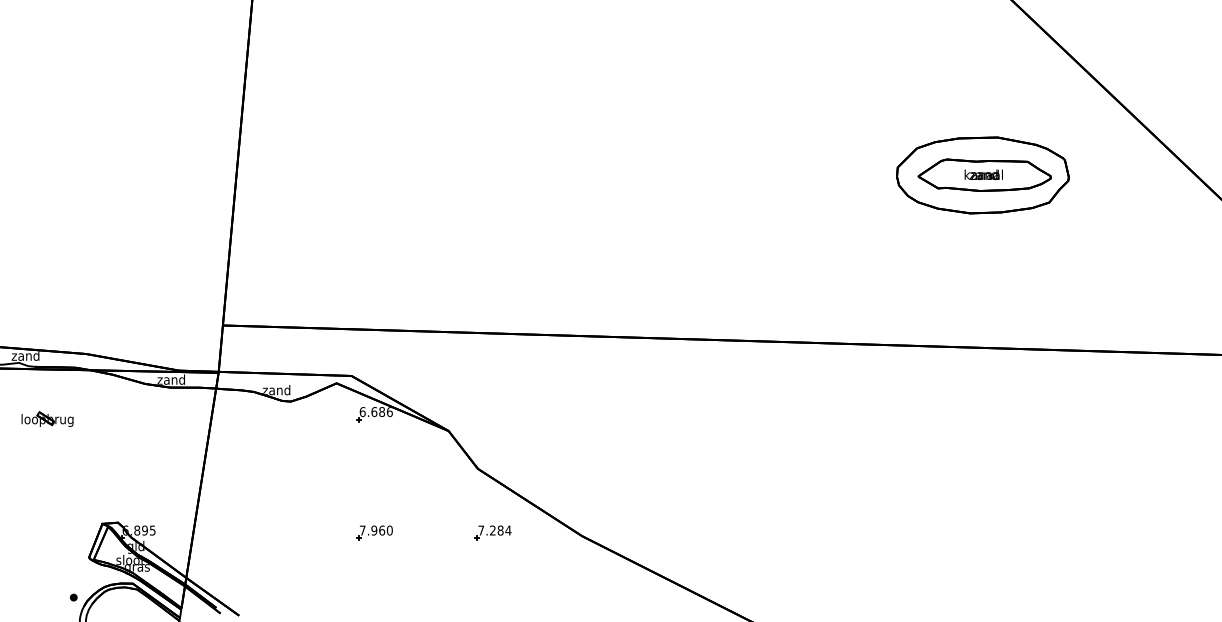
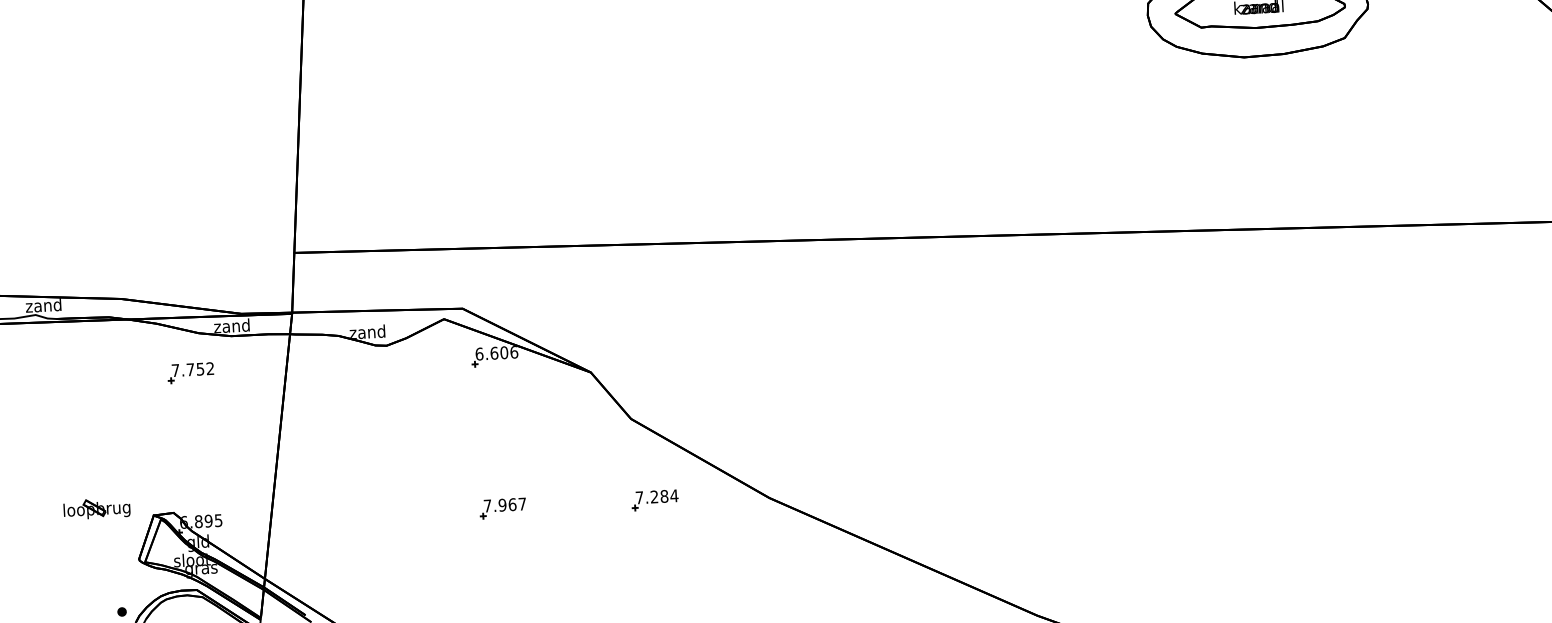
text: (382, 411) -> (504, 352), 6.686 -> 6.606
part: (137, 414) -> (191, 372), added
part: (47, 418) -> (96, 507), moved
text: (389, 530) -> (522, 504), 7.960 -> 7.967

